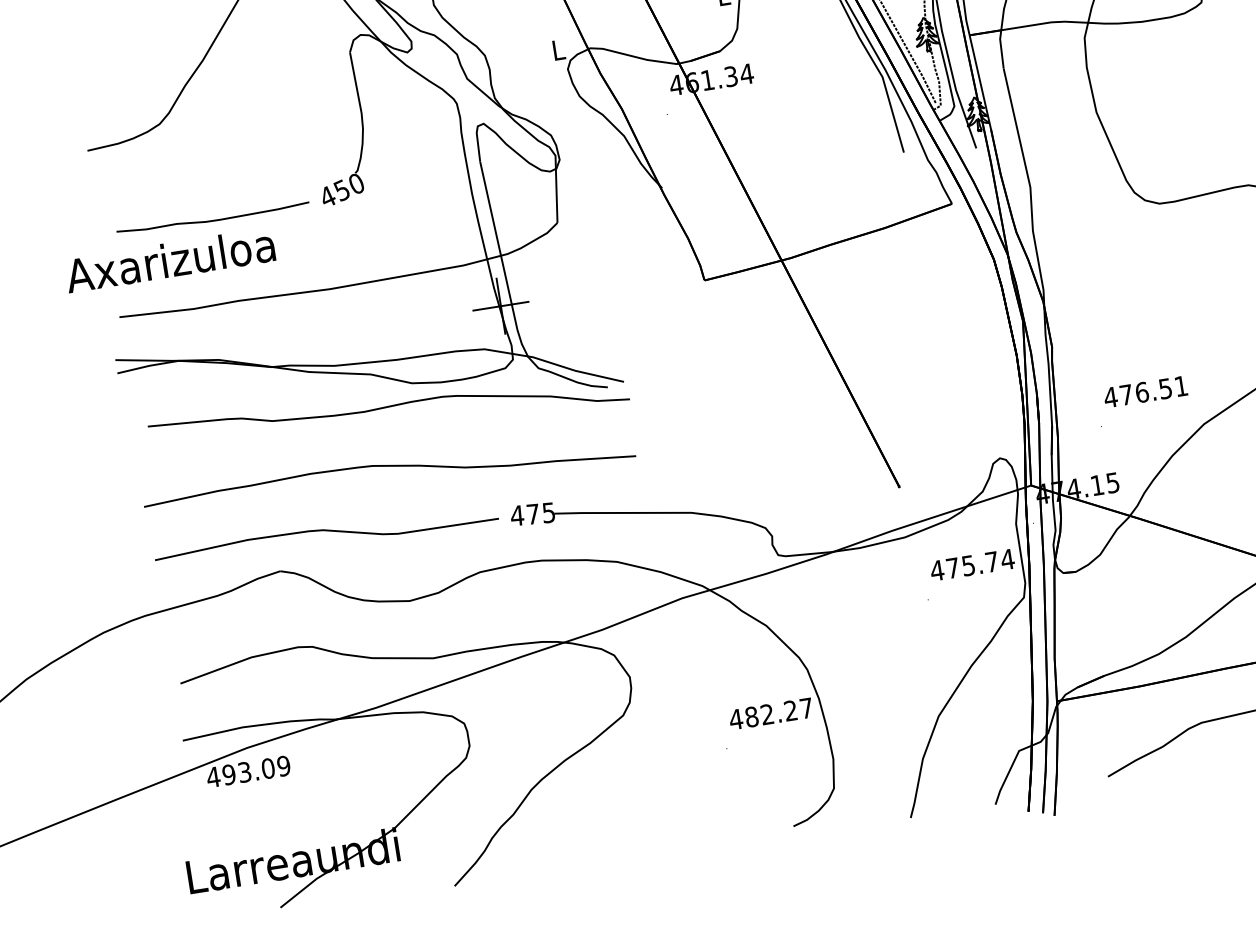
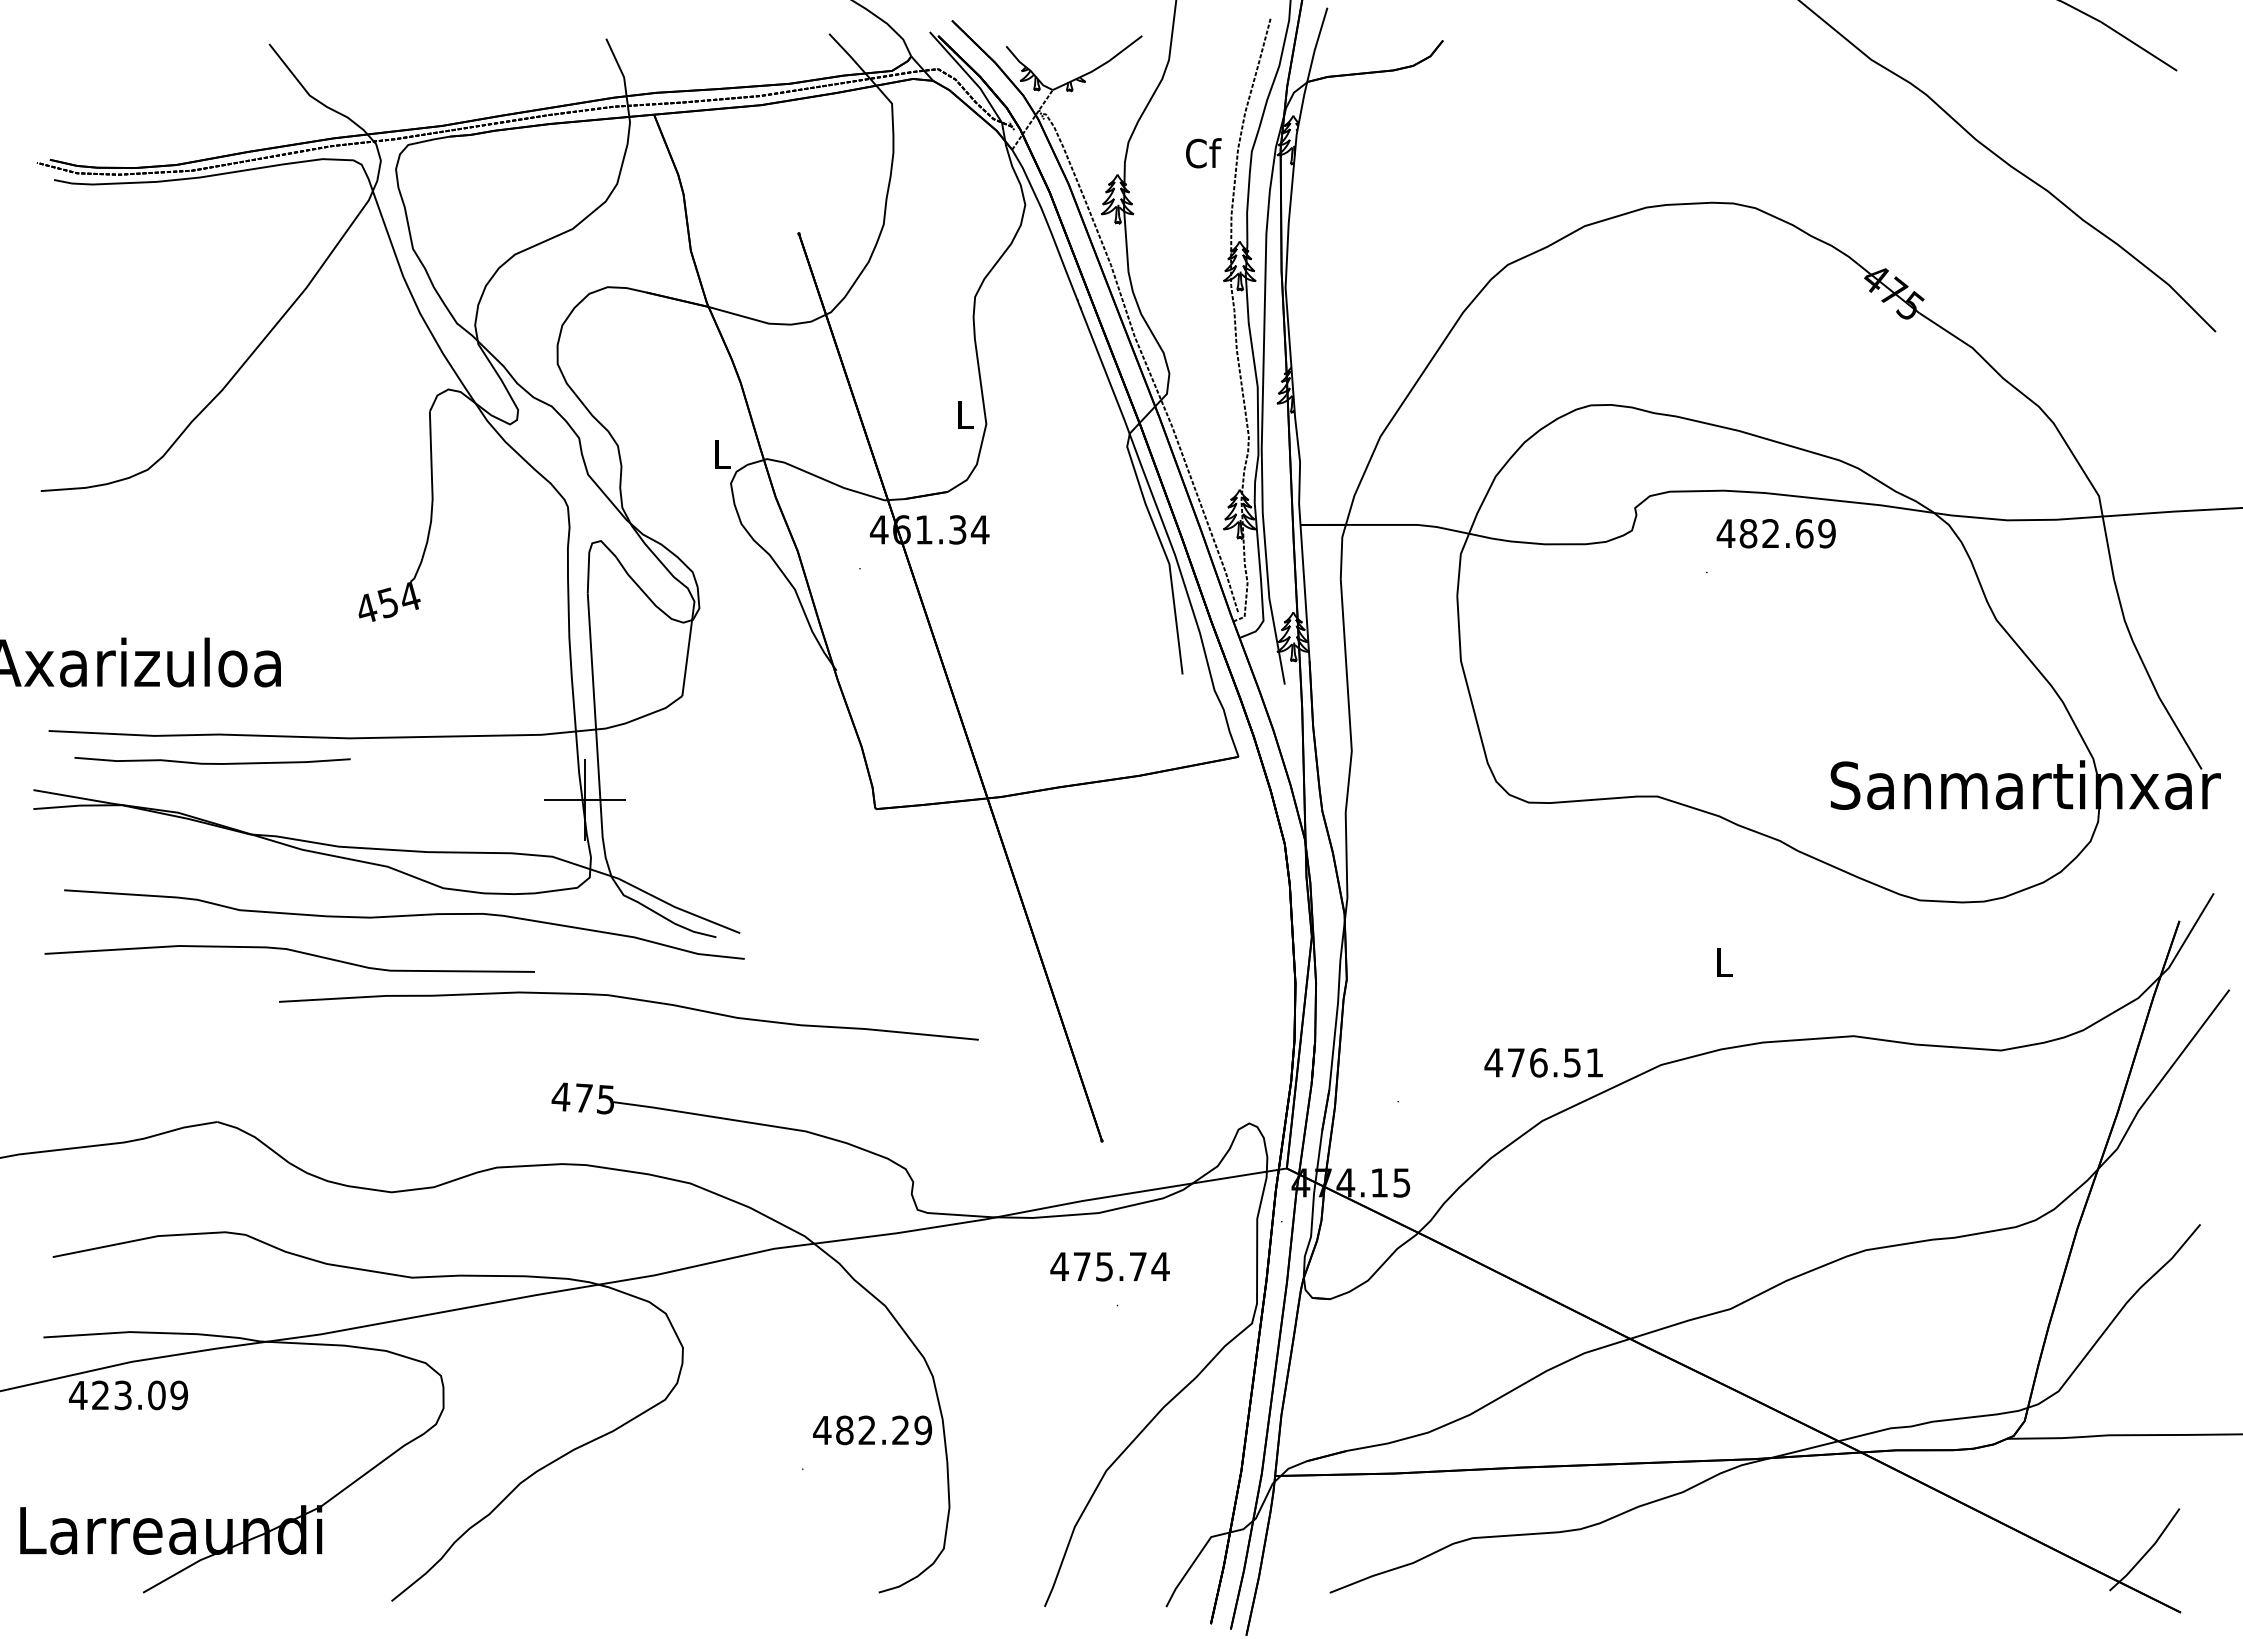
text: (356, 183) -> (410, 596), 450 -> 454
curve: (213, 220) -> (212, 763), moved
text: (1145, 391) -> (1543, 1062), moved
curve: (387, 466) -> (628, 999), moved
curve: (326, 531) -> (291, 951), moved
text: (972, 564) -> (1109, 1266), moved
text: (806, 708) -> (923, 1430), 482.27 -> 482.29
text: (228, 774) -> (100, 1395), 493.09 -> 423.09

